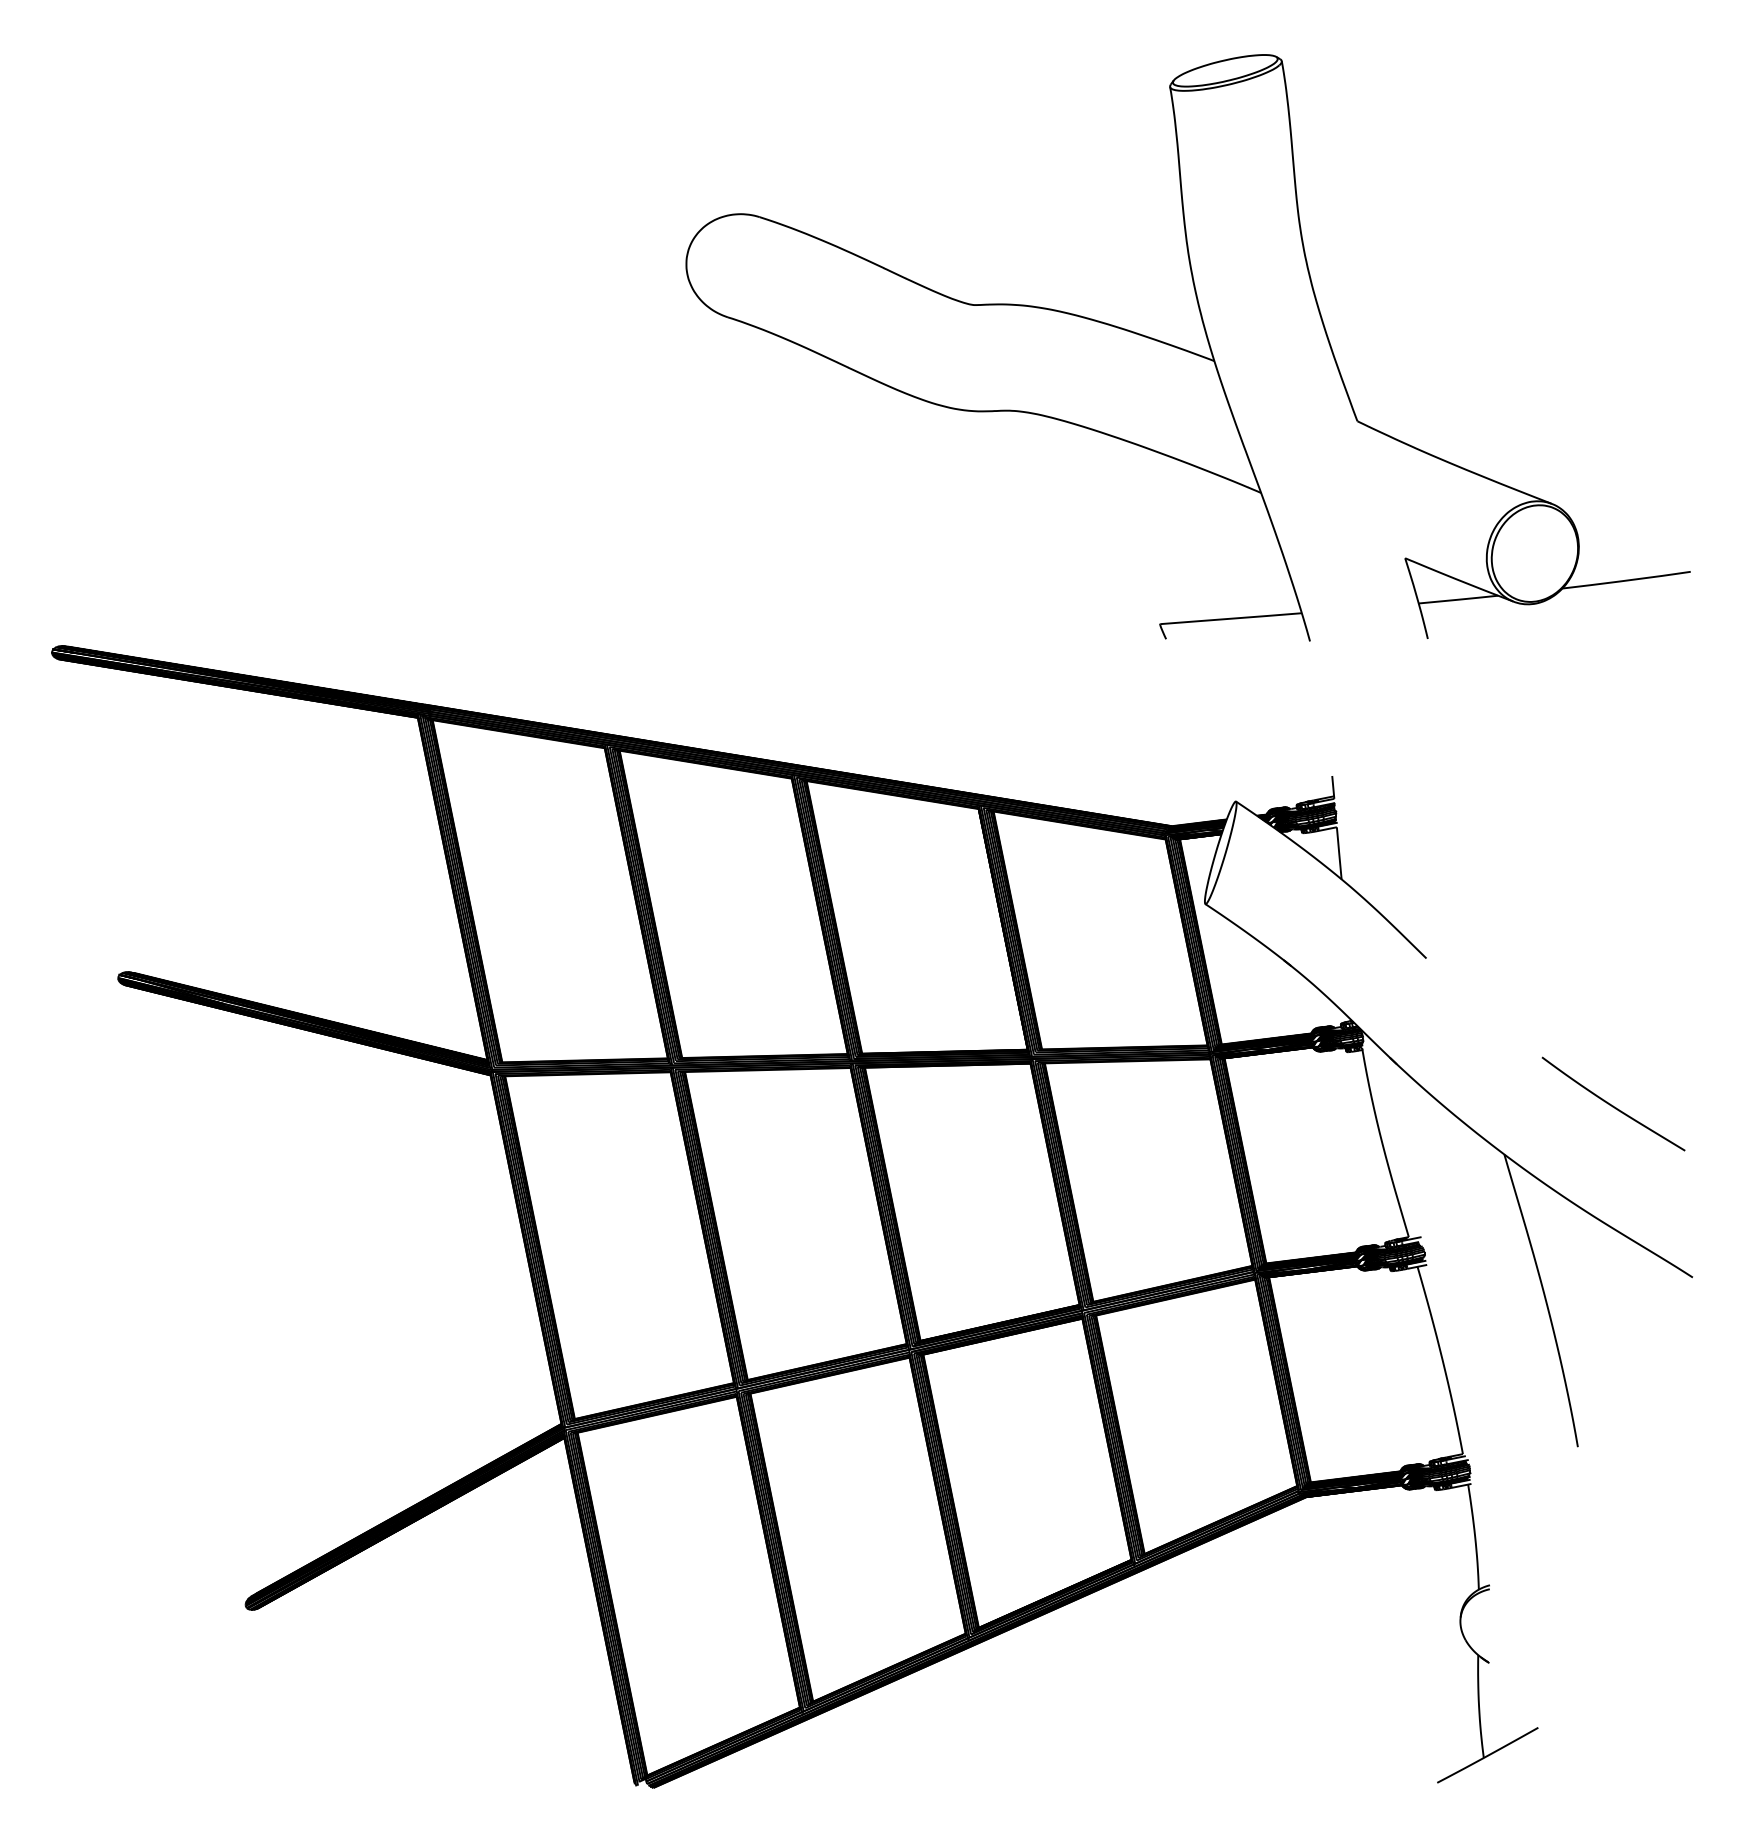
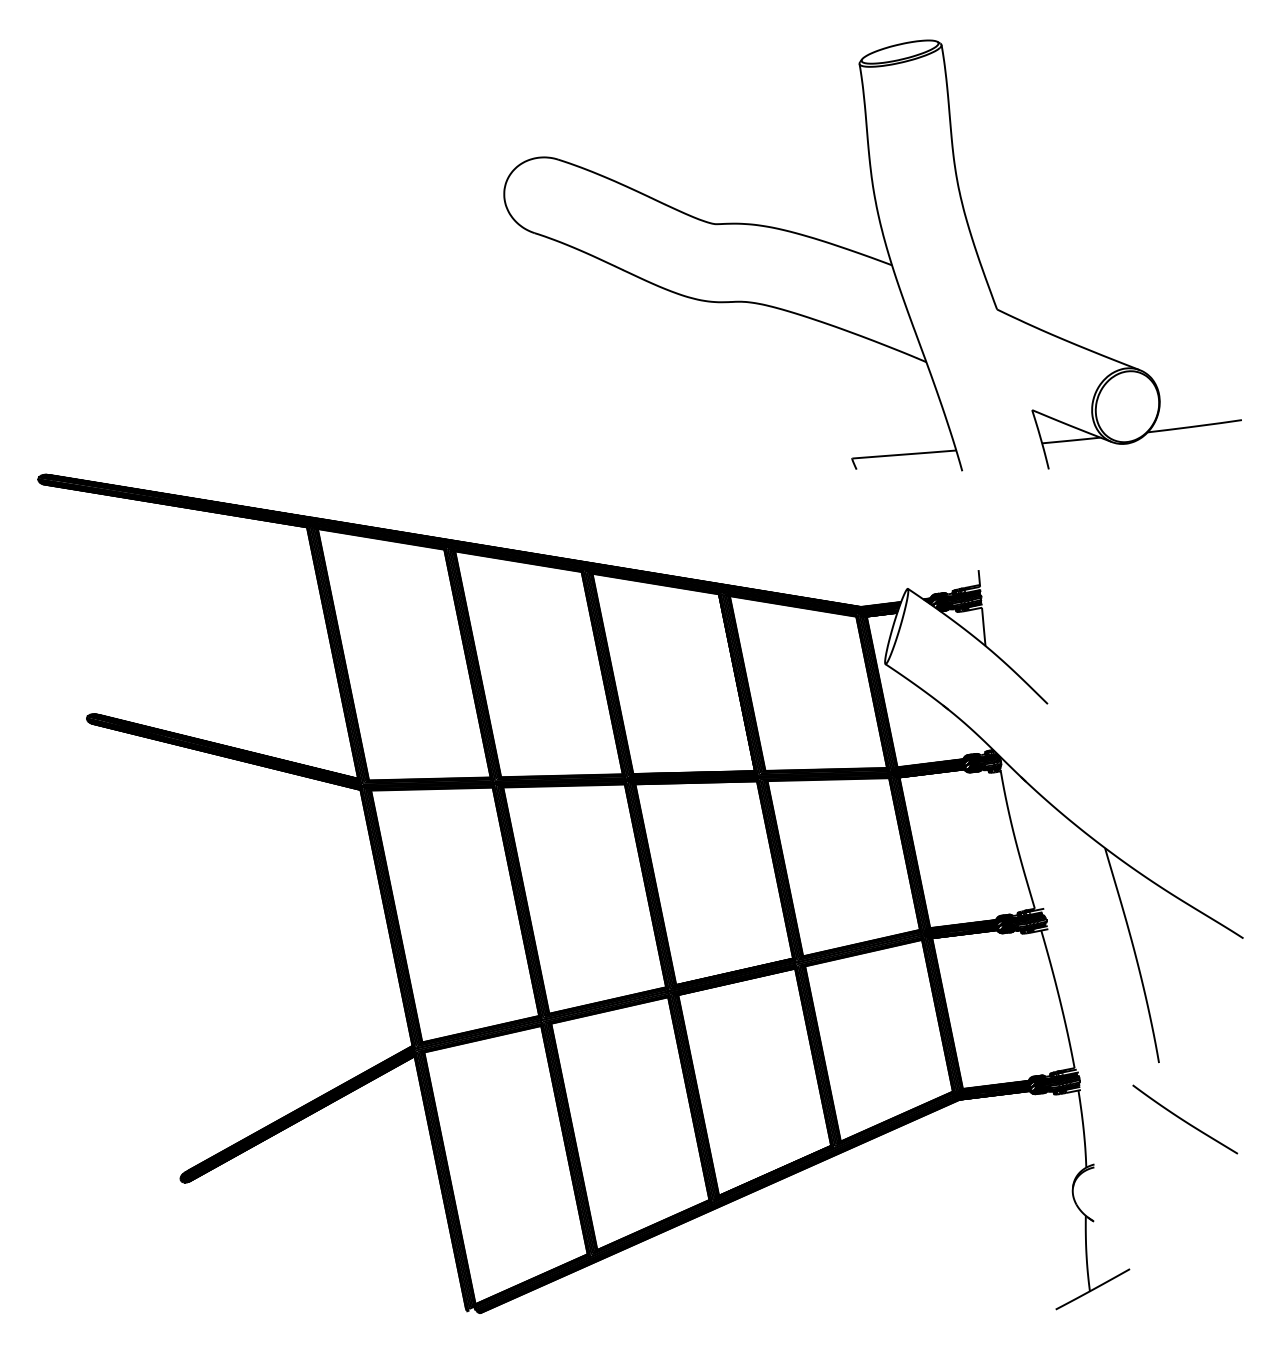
curve: (1613, 1105) -> (1185, 1120), moved

